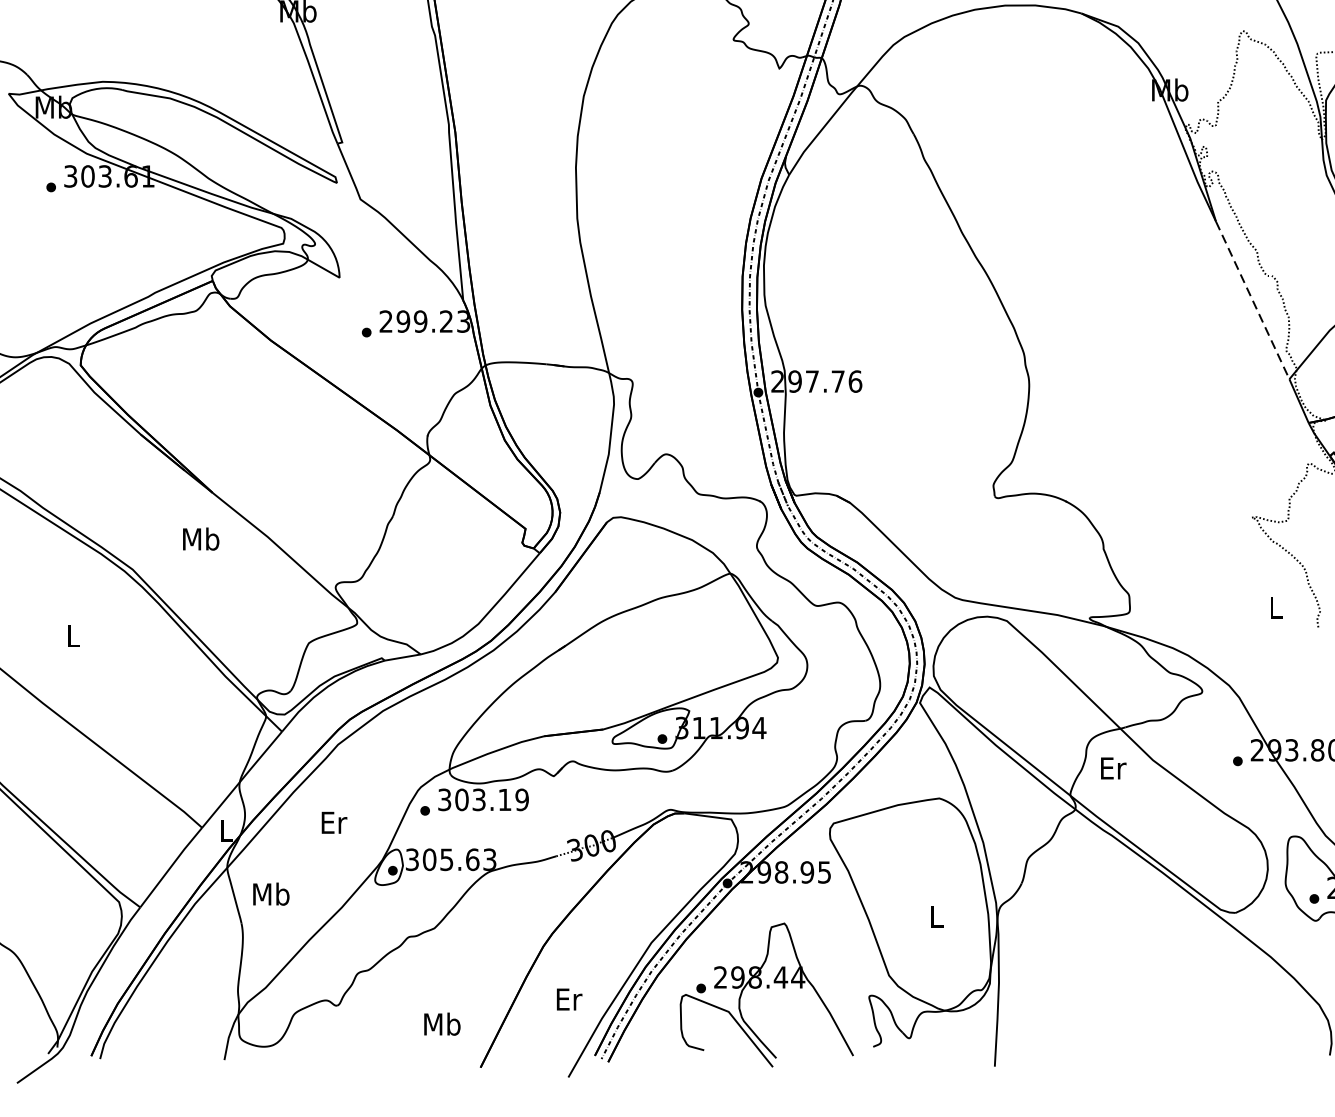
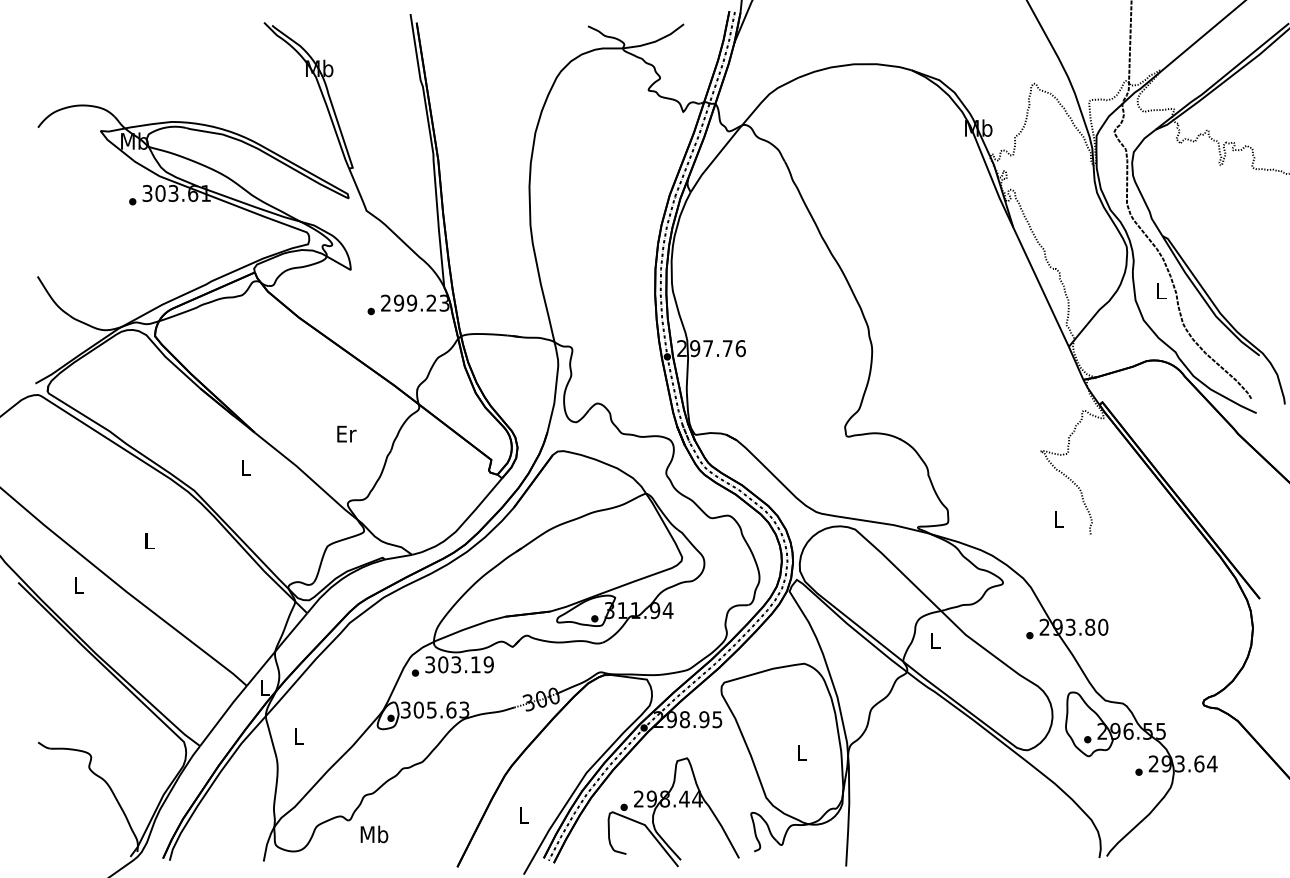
line: (1253, 300) -> (1041, 287), dashed -> solid
text: (200, 538) -> (245, 467), Mb -> L
text: (1113, 767) -> (935, 640), Er -> L
text: (333, 821) -> (346, 433), moved
text: (270, 893) -> (298, 735), Mb -> L
text: (569, 999) -> (524, 815), Er -> L
text: (442, 1024) -> (374, 834), moved

